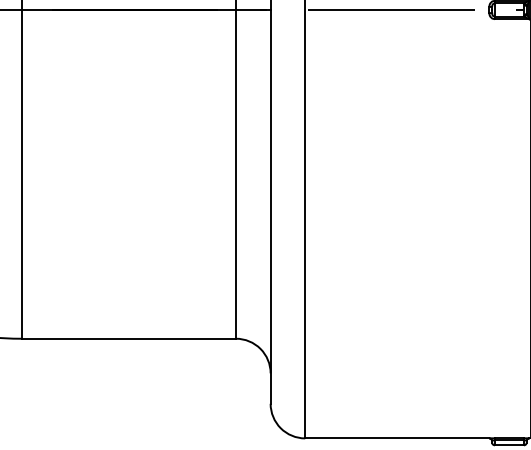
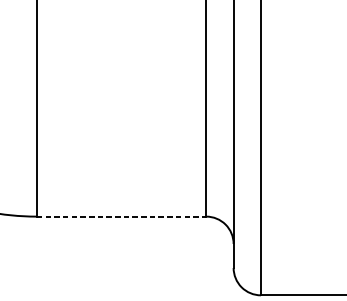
line: (129, 338) -> (122, 216), solid -> dashed

